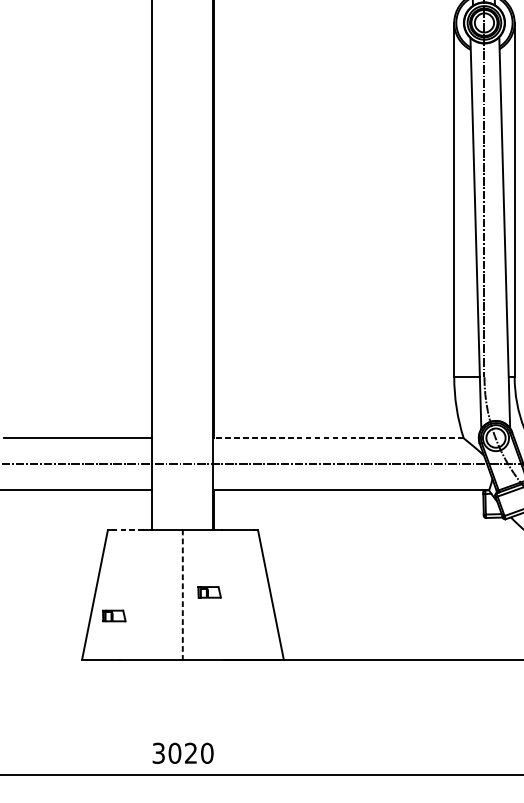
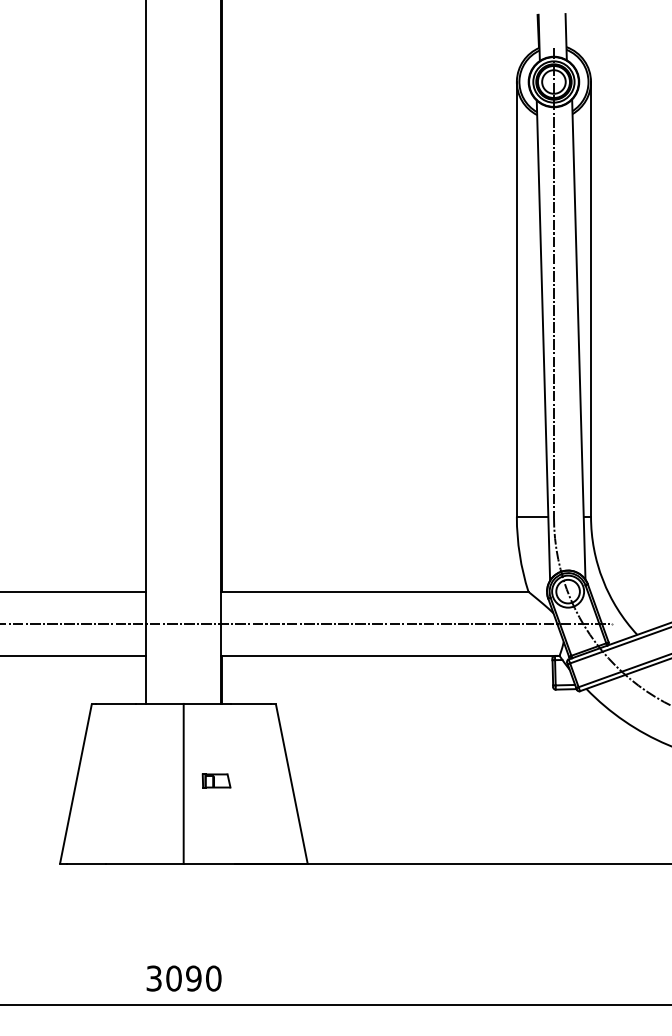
line: (338, 438) -> (374, 591), dashed -> solid
line: (128, 529) -> (116, 703), dashed -> solid
line: (182, 595) -> (183, 784), dashed -> solid
part: (114, 615) -> (99, 809), removed
text: (190, 753) -> (193, 978), 3020 -> 3090

